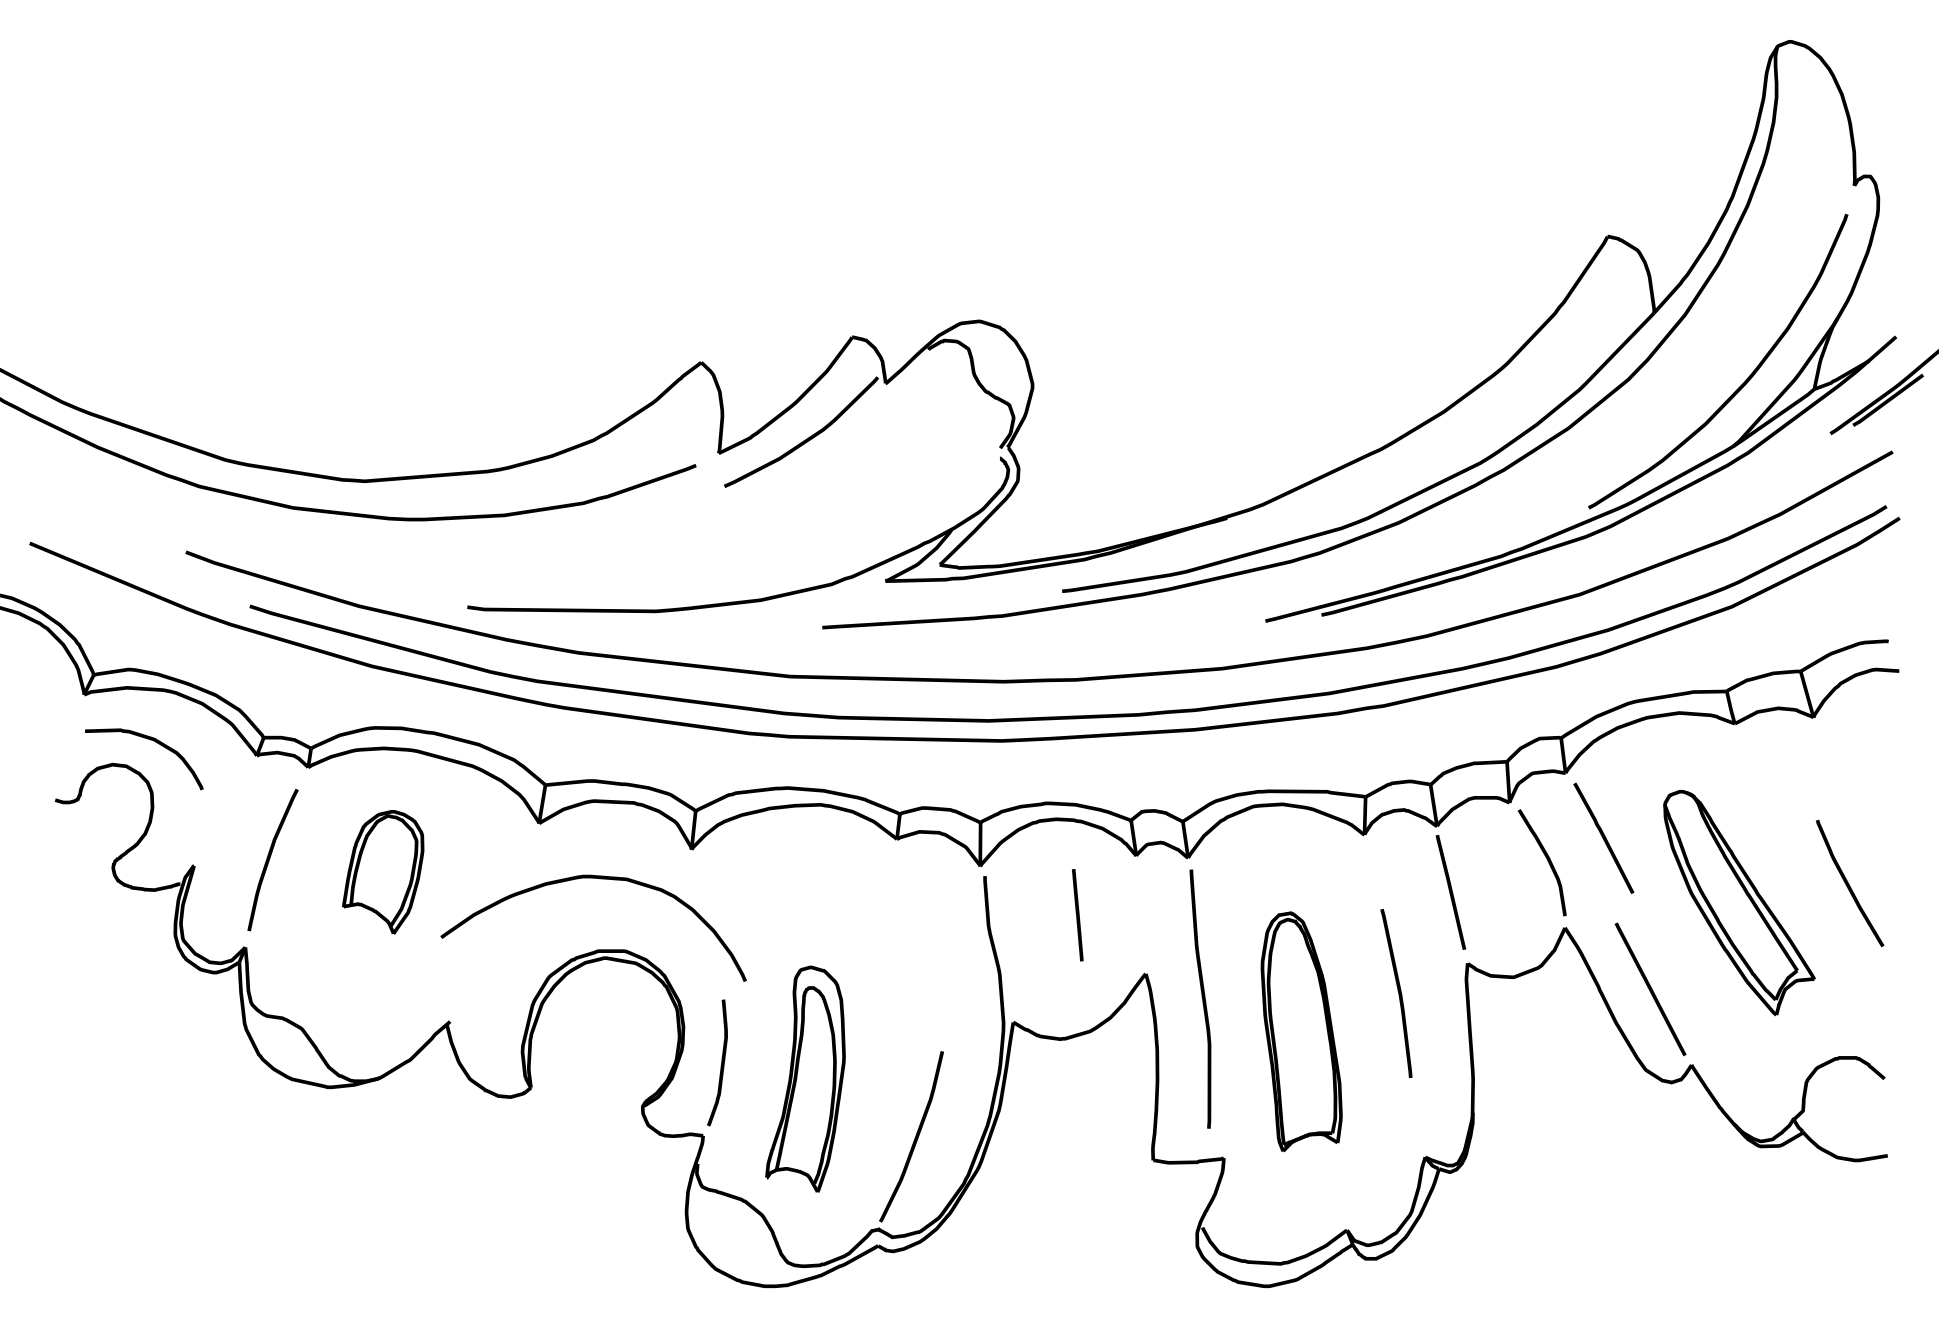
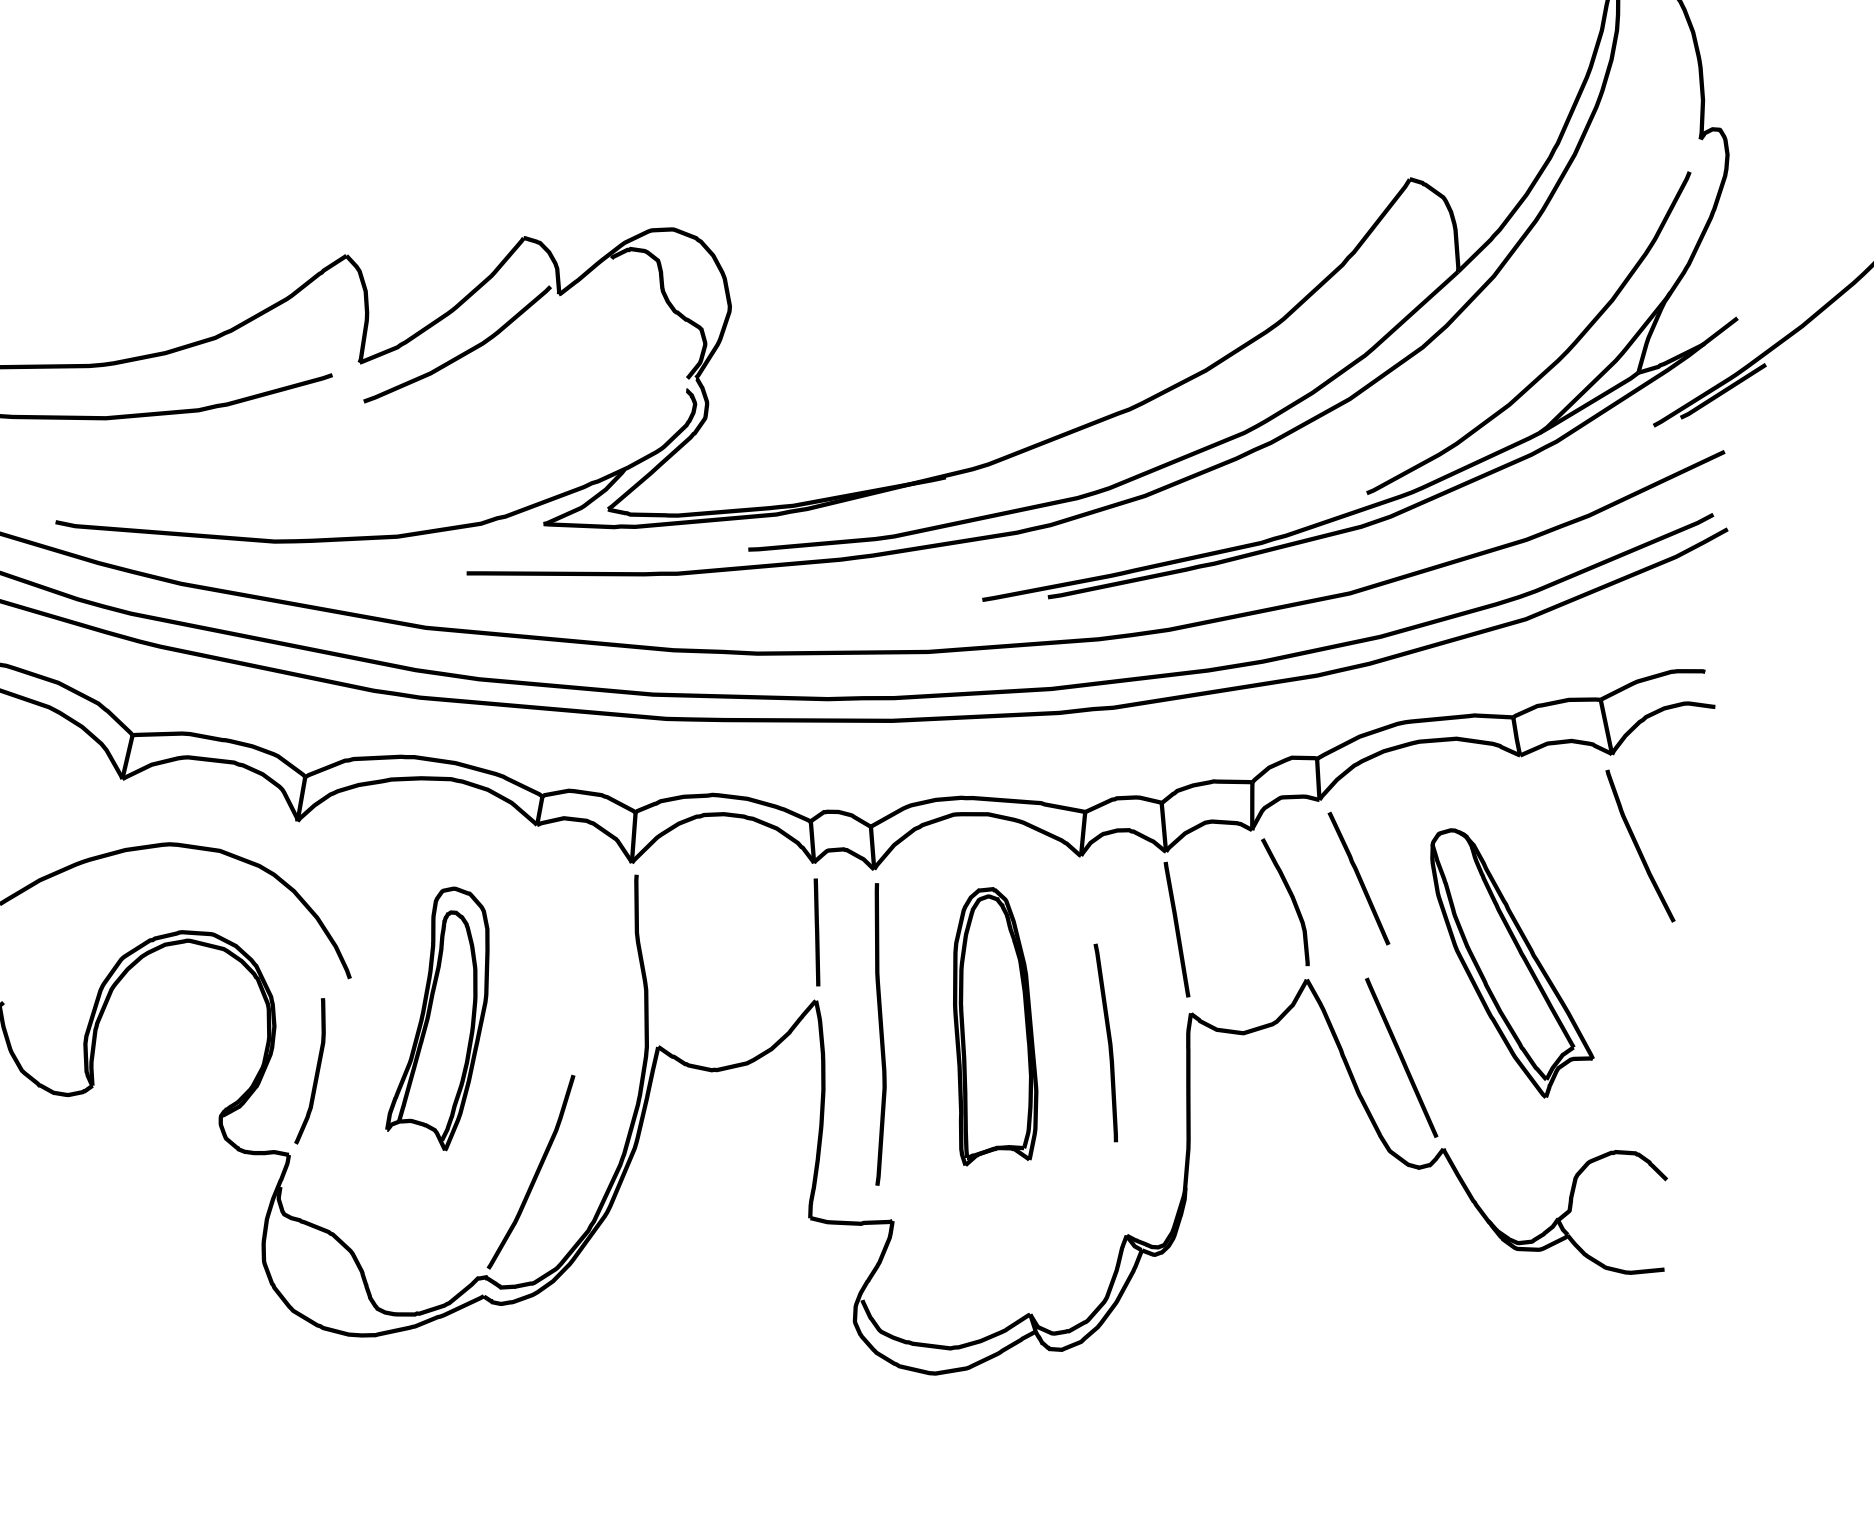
curve: (1849, 884) -> (1639, 847), moved
line: (1077, 915) -> (816, 932), moved
part: (1301, 1031) -> (996, 1027), moved
part: (805, 1078) -> (439, 1017), moved

